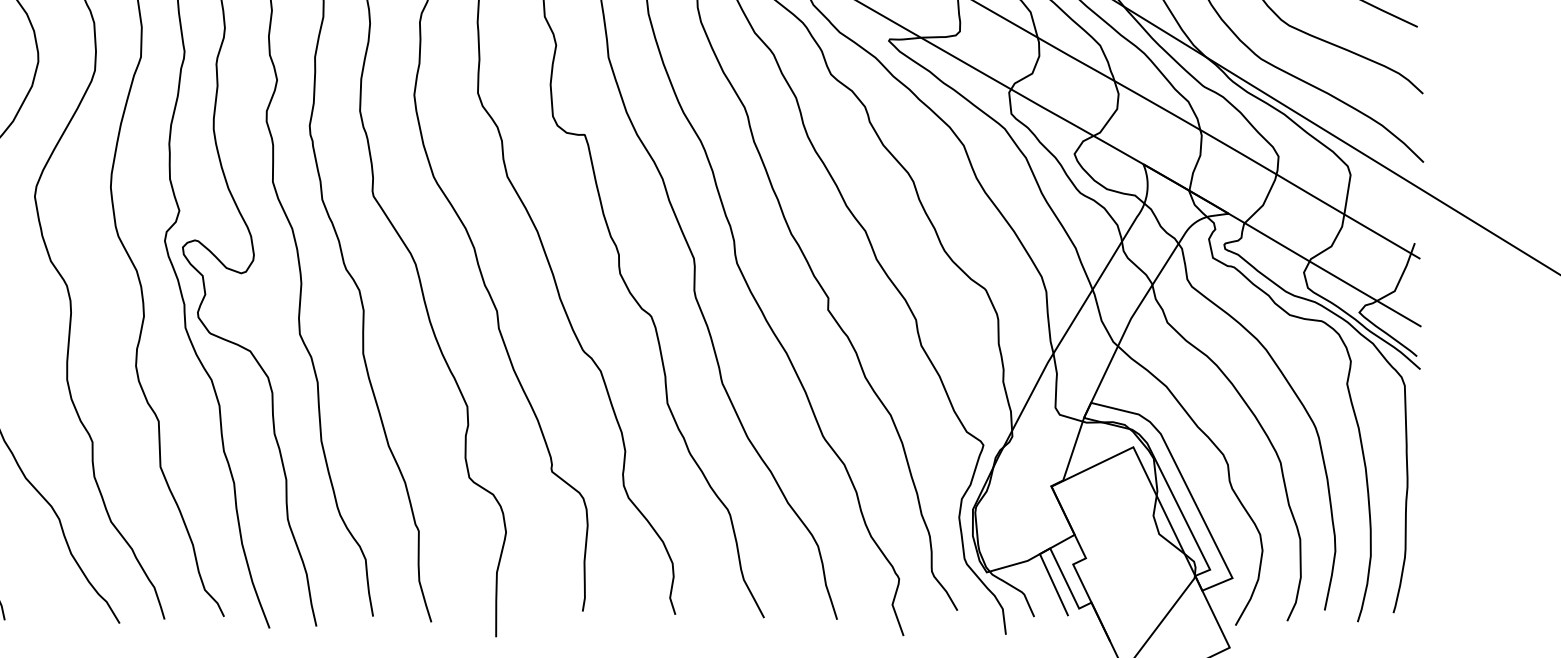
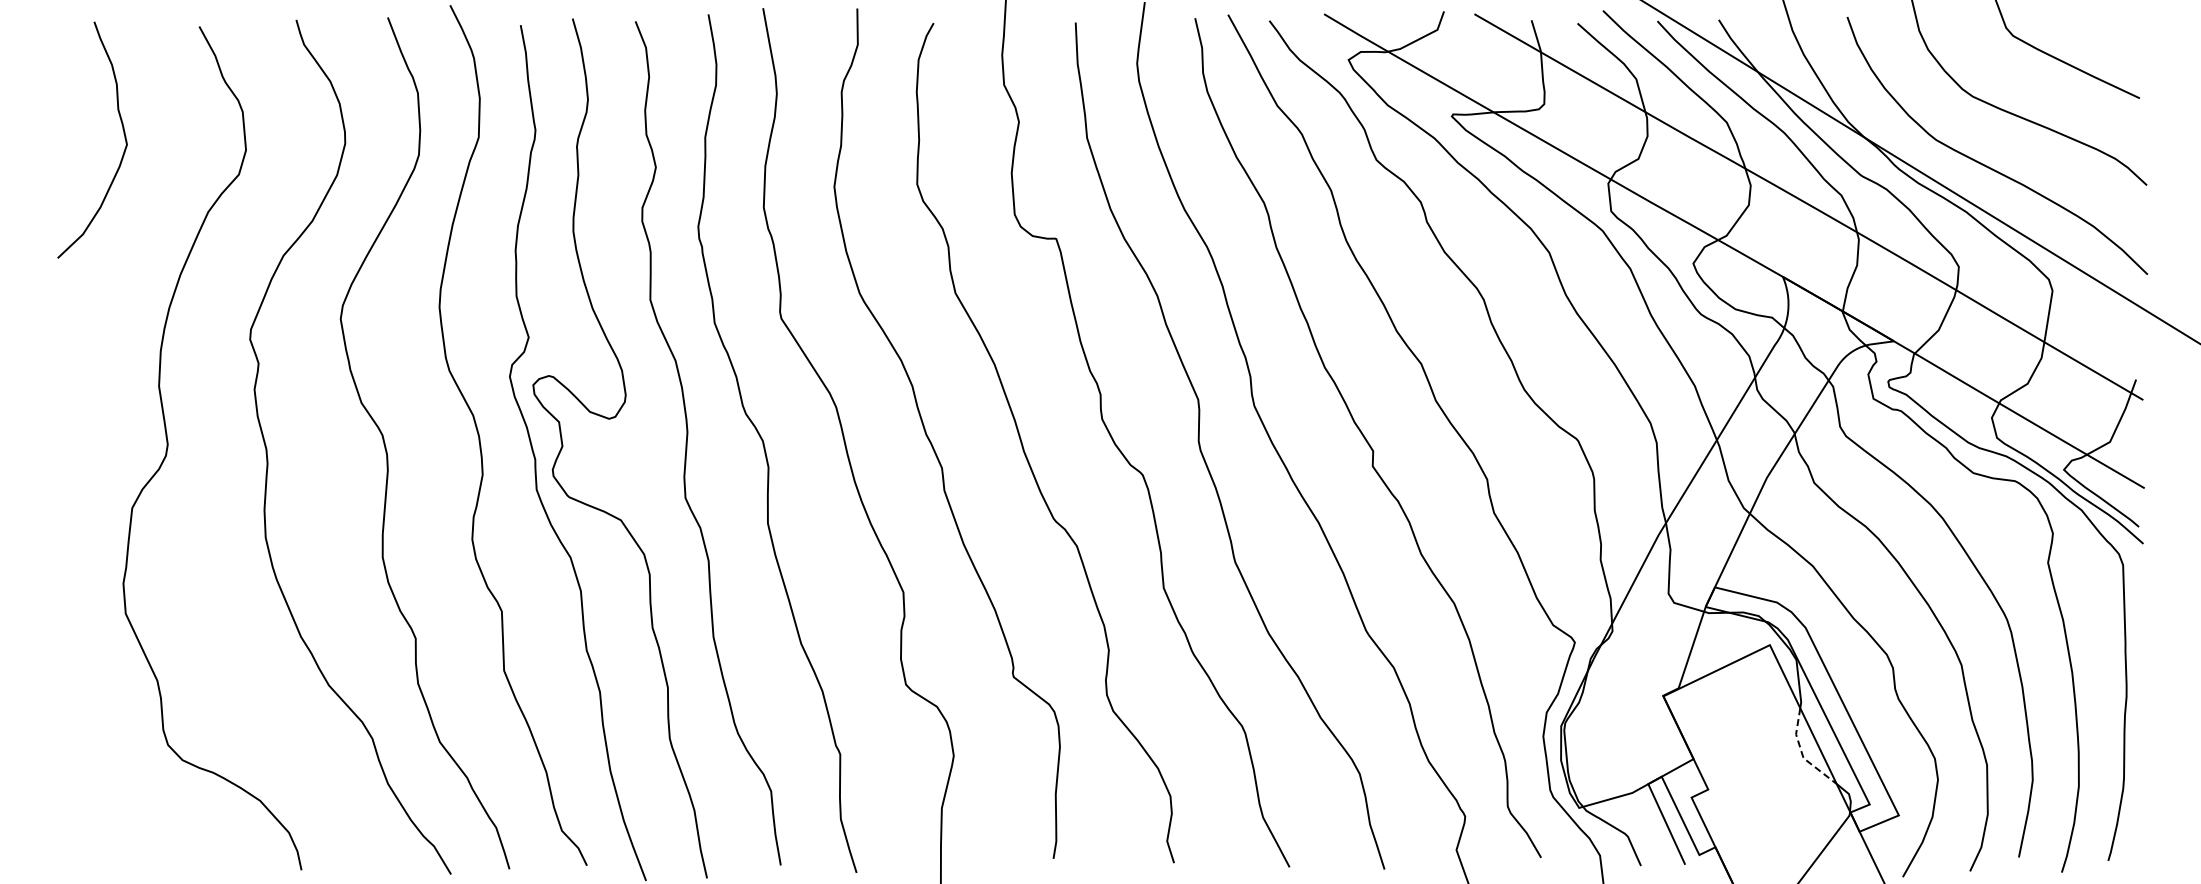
line: (1158, 530) -> (1802, 753), solid -> dashed

